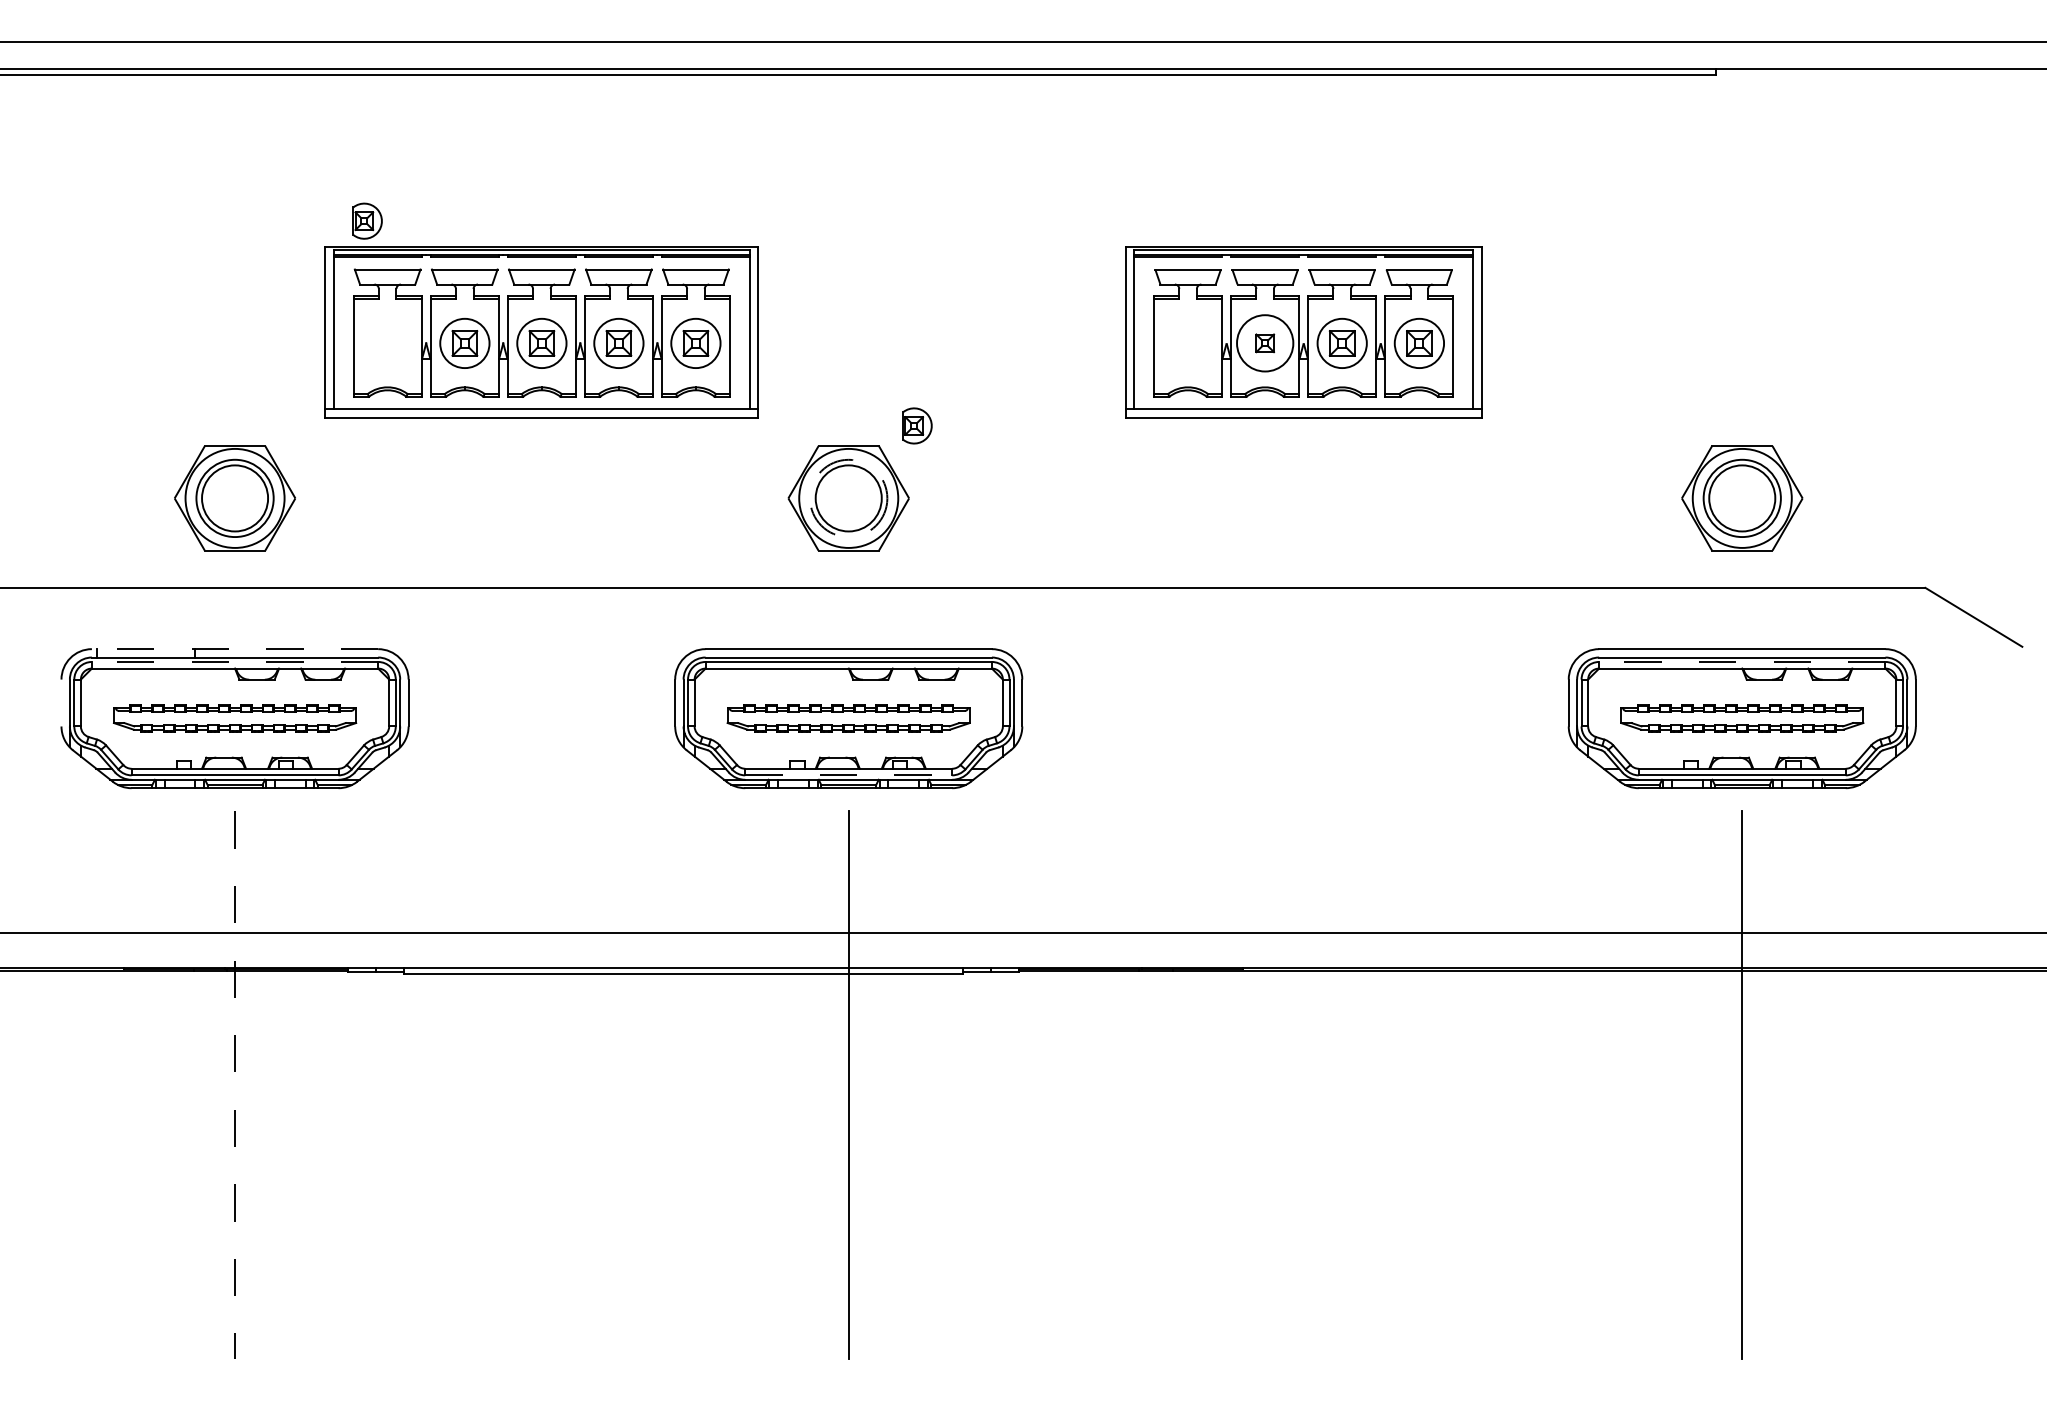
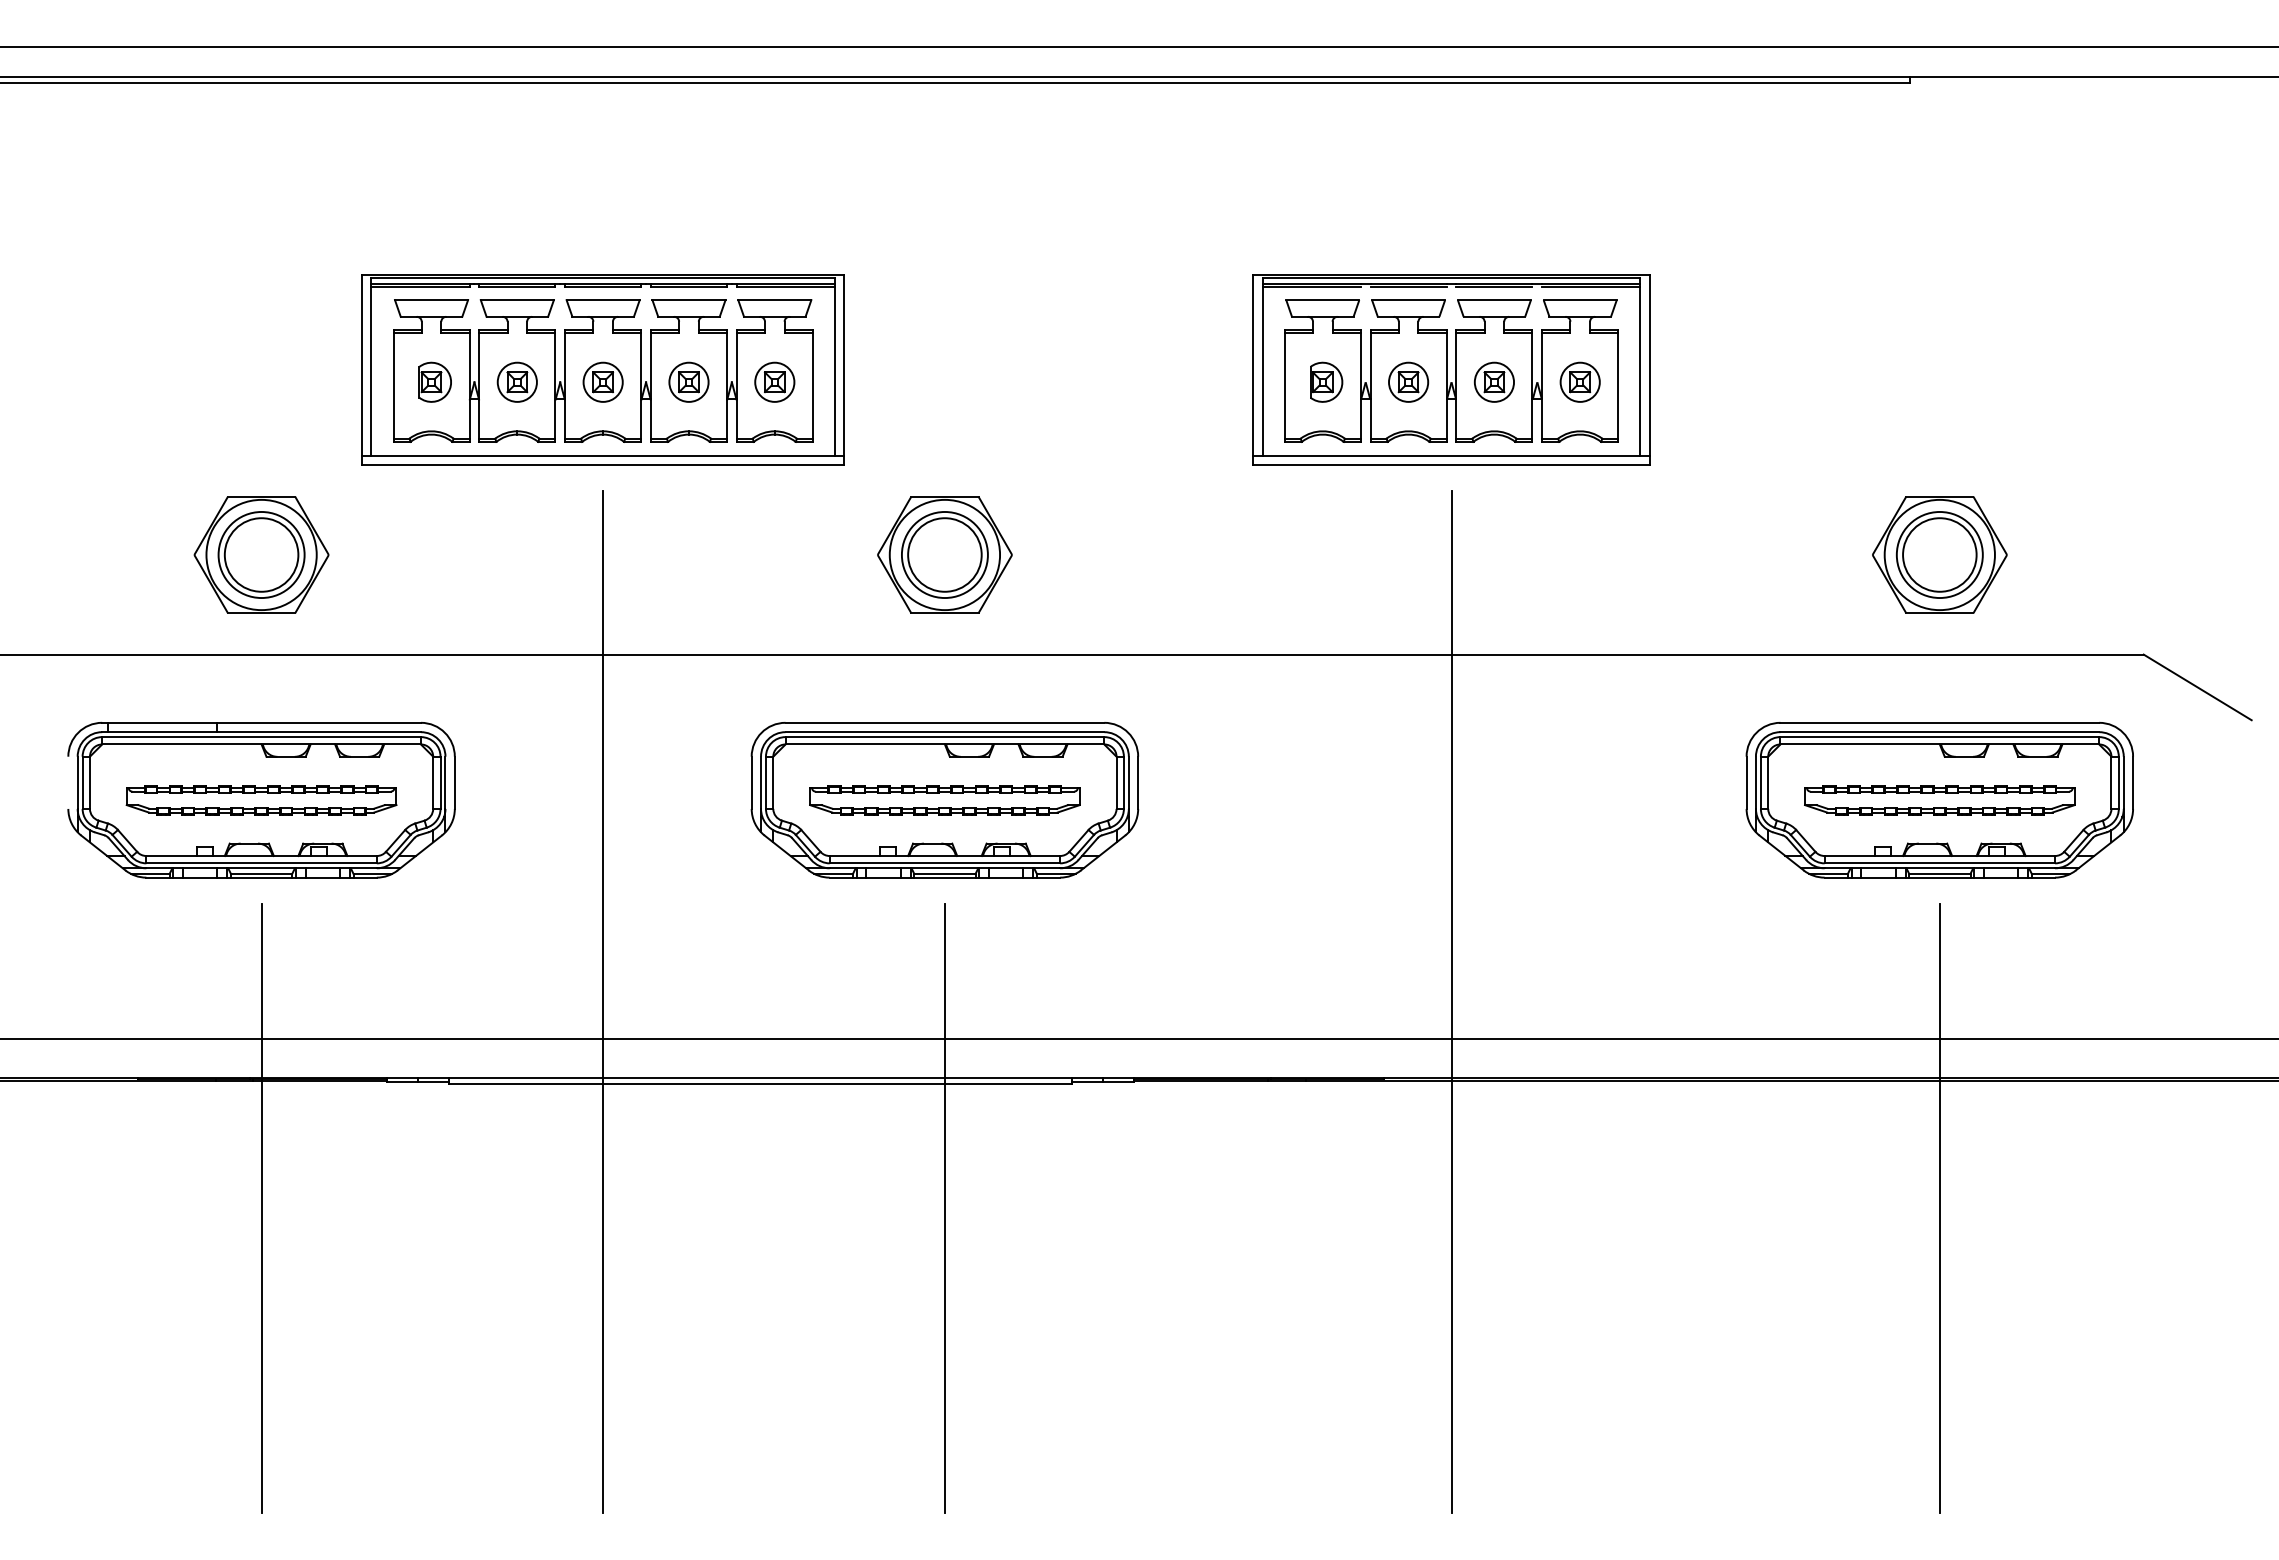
part: (366, 220) -> (434, 381), moved
part: (463, 342) -> (516, 381), size x0.71
part: (541, 342) -> (602, 381), size x0.71
part: (618, 342) -> (688, 381), size x0.71
part: (695, 342) -> (774, 381), size x0.71
circle: (1265, 342) -> (1408, 381), size x0.62
part: (1342, 342) -> (1494, 381), size x0.71
part: (1418, 342) -> (1579, 381), size x0.71
part: (917, 425) -> (1326, 381), moved
circle: (848, 497) -> (944, 554), dashed -> solid
line: (234, 648) -> (261, 722), dashed -> solid
line: (234, 662) -> (261, 737), dashed -> solid
line: (1741, 662) -> (1939, 737), dashed -> solid
line: (849, 775) -> (945, 863), dashed -> solid
line: (542, 899) -> (603, 1001), added
line: (1303, 899) -> (1451, 1001), added
line: (234, 1085) -> (261, 1208), dashed -> solid

